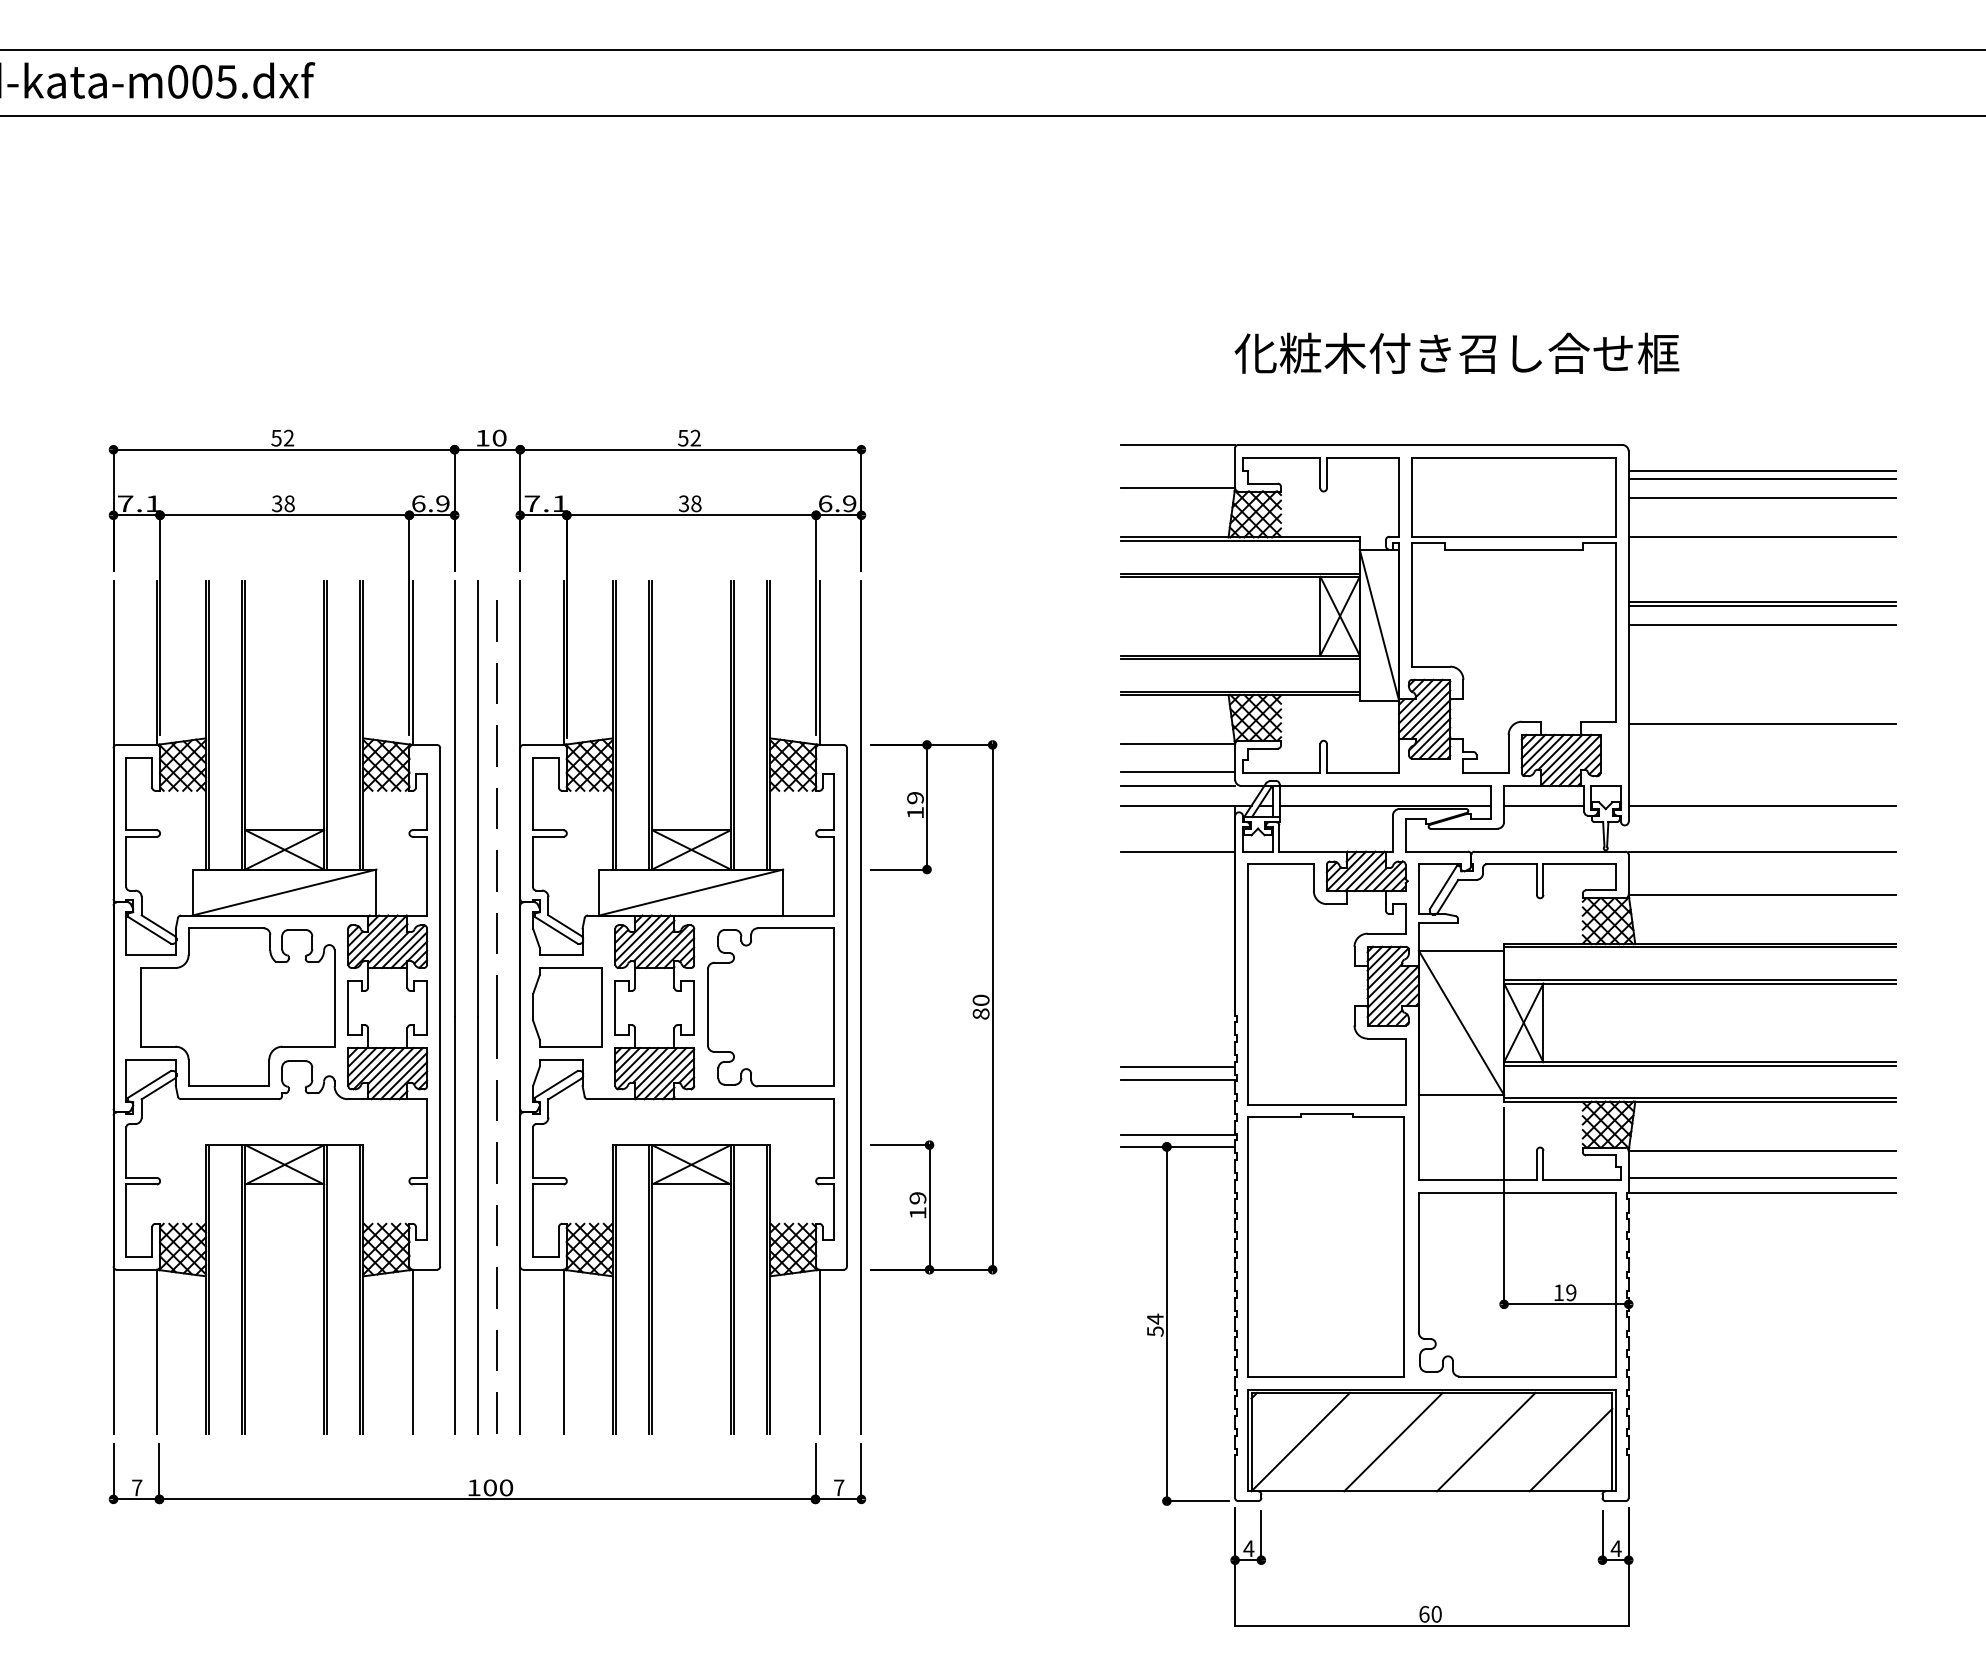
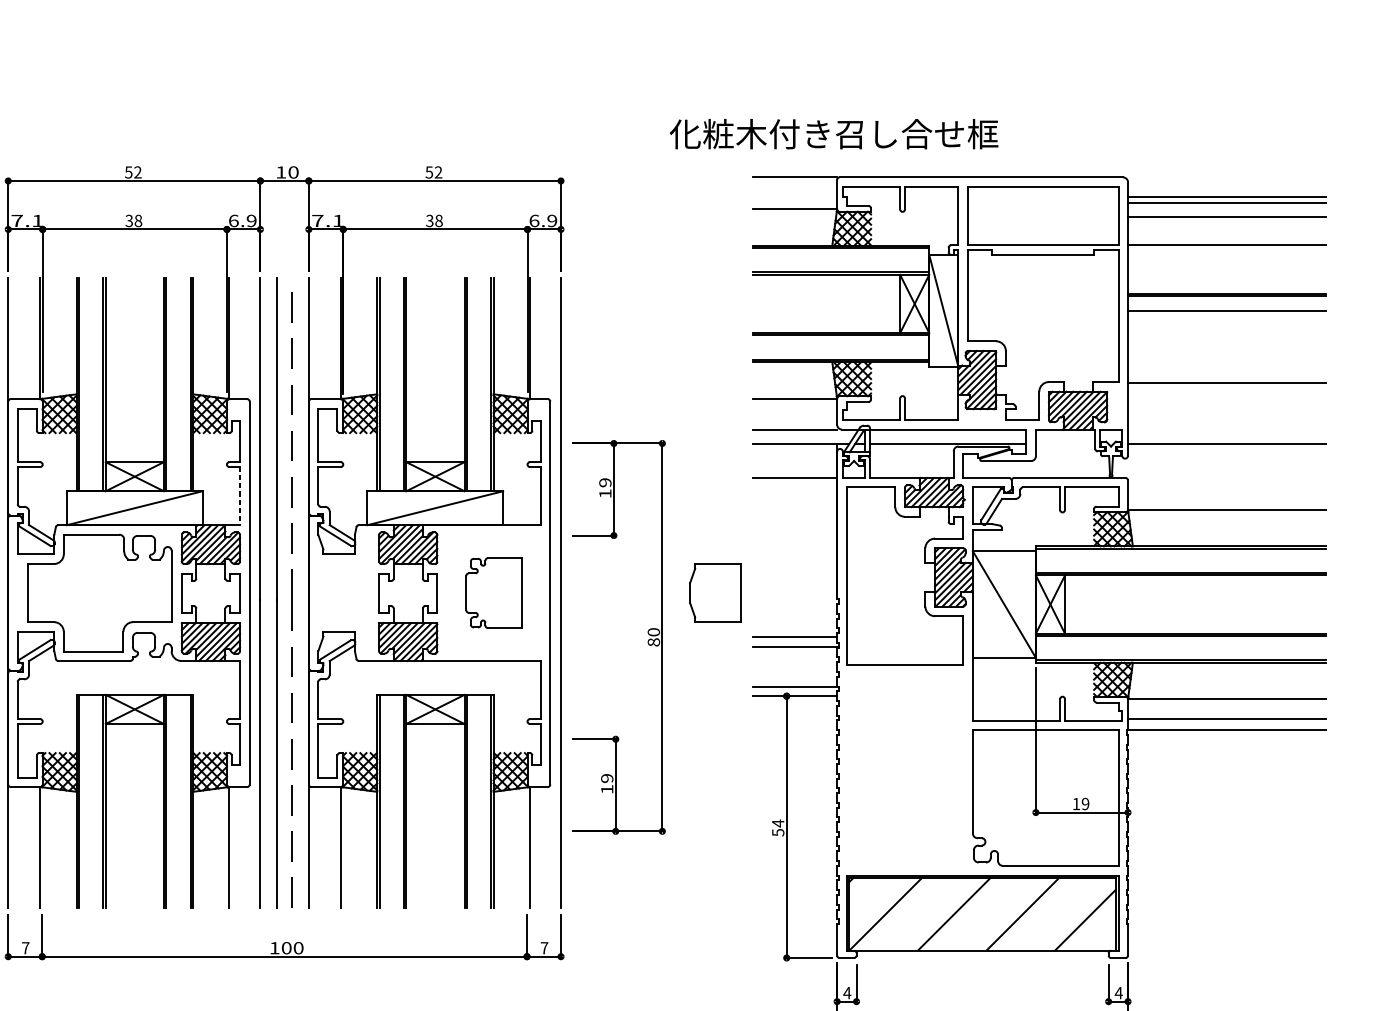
text: (1456, 352) -> (833, 133), moved
line: (1177, 771) -> (794, 418), removed
line: (1544, 805) -> (1065, 443), removed
line: (1762, 851) -> (1226, 477), removed
line: (427, 876) -> (240, 496), solid -> dashed
part: (567, 1007) -> (715, 593), moved
part: (770, 1007) -> (493, 593), size x0.6
part: (972, 1012) -> (647, 641), moved
part: (1325, 1245) -> (903, 769), removed

